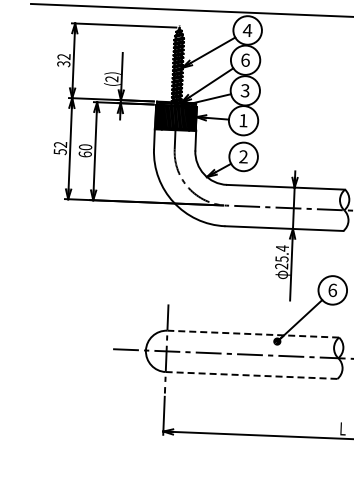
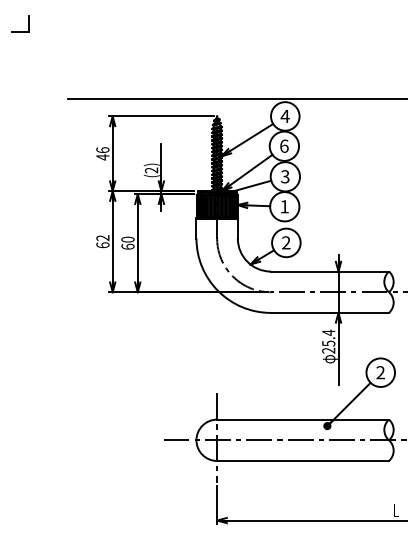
text: (63, 60) -> (102, 153), 32 -> 46
text: (59, 152) -> (102, 245), 52 -> 62
text: (332, 290) -> (380, 372), 6 -> 2
line: (253, 334) -> (303, 419), dashed -> solid
line: (252, 375) -> (303, 460), dashed -> solid

